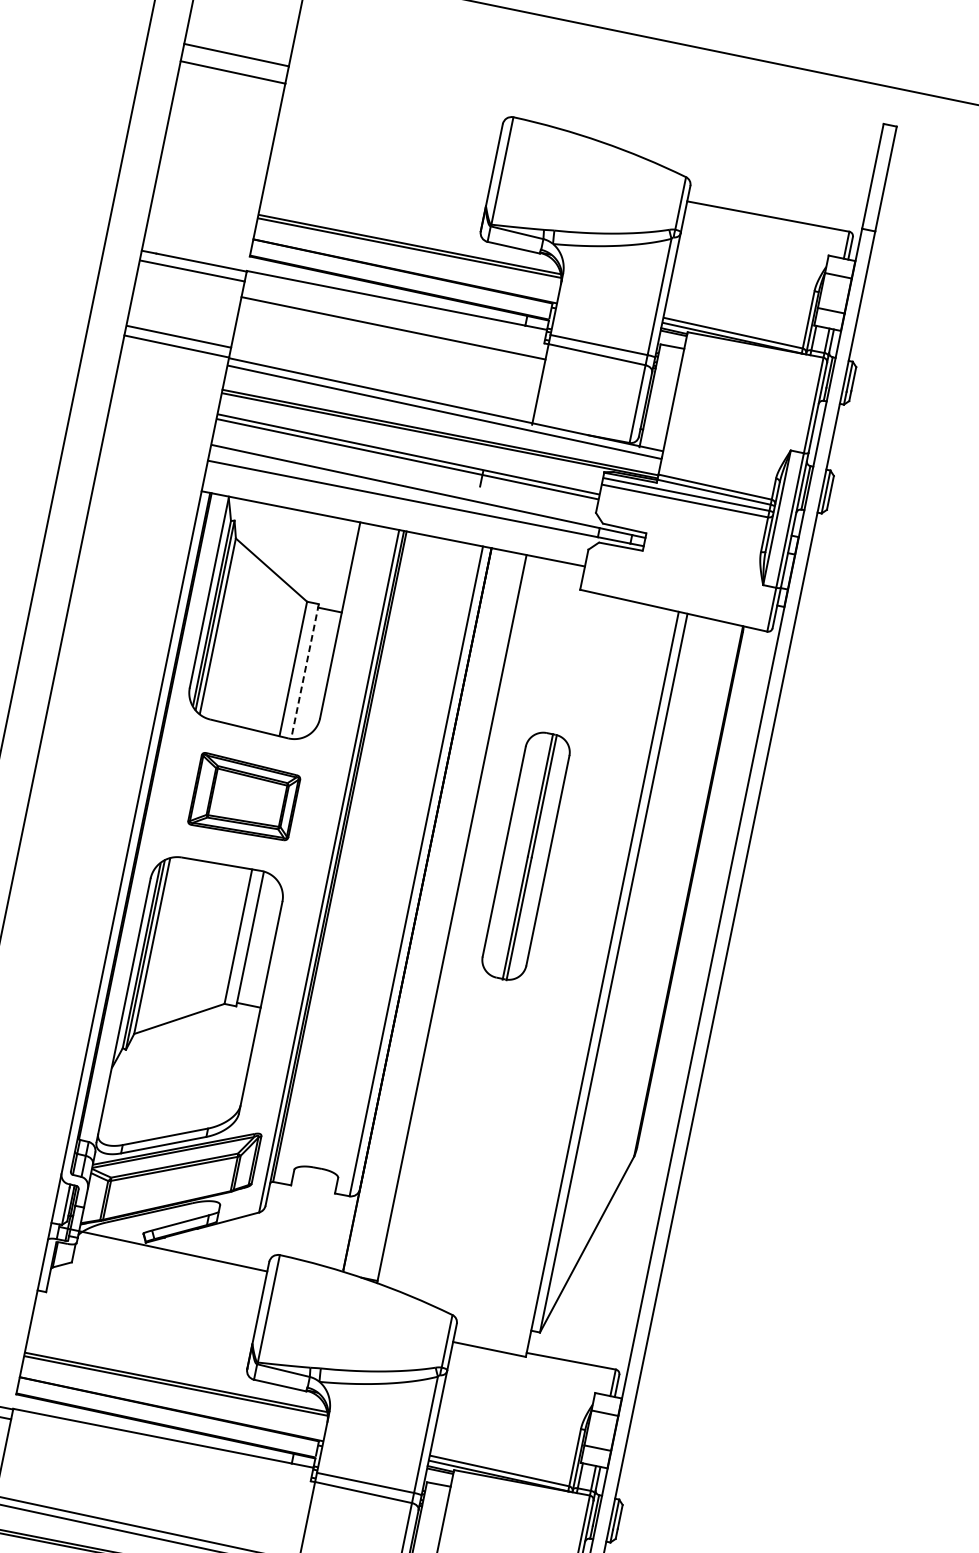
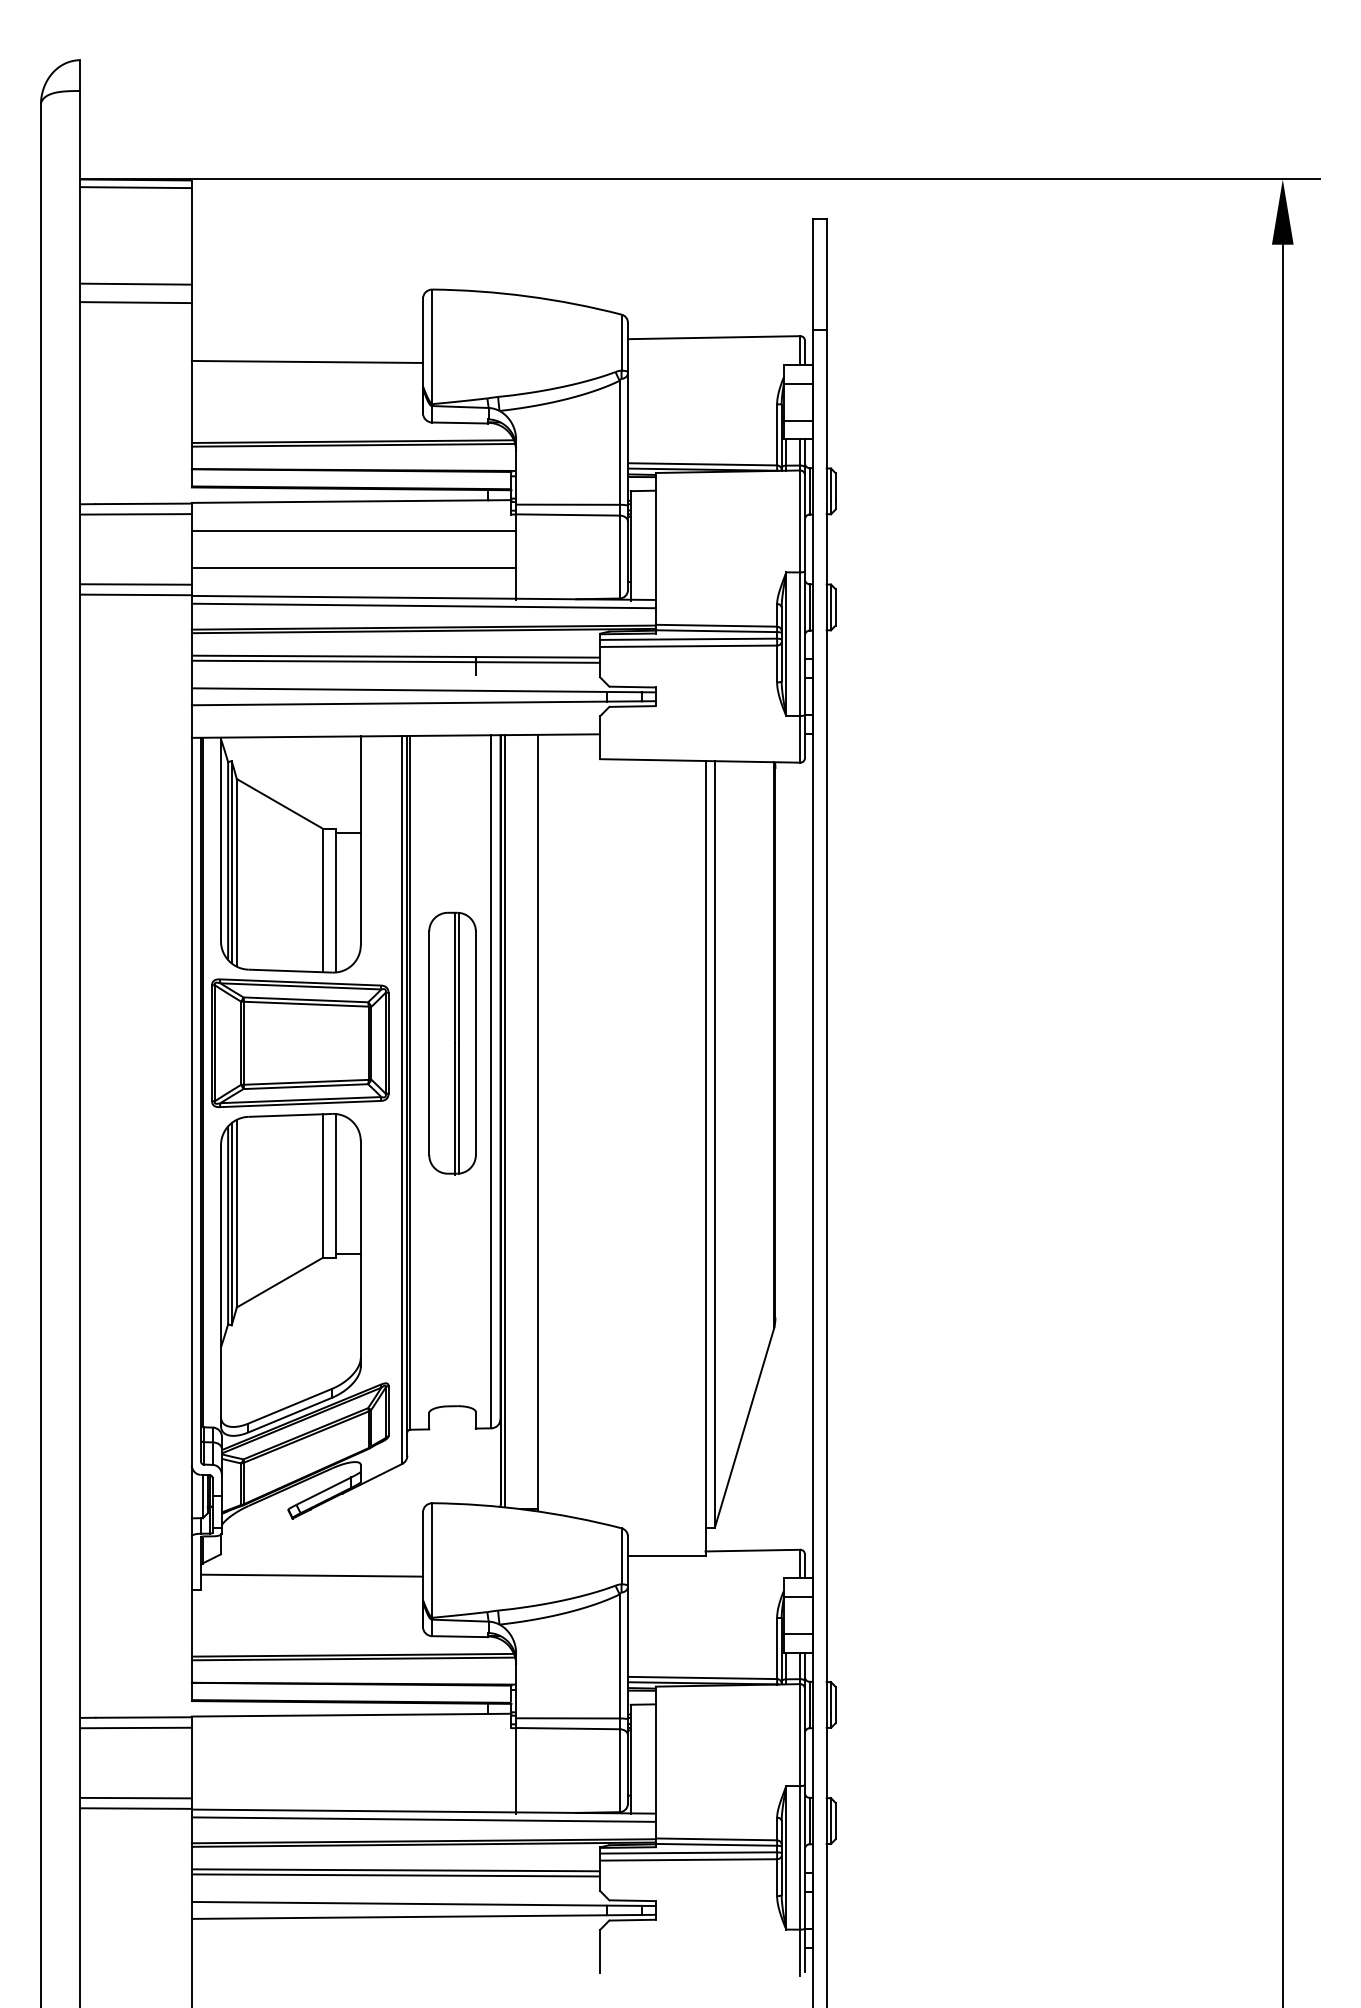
line: (381, 160) -> (306, 361), added
line: (385, 363) -> (353, 568), added
line: (305, 671) -> (335, 900), dashed -> solid
part: (244, 797) -> (300, 1042), size x1.67
part: (525, 856) -> (452, 1043), moved
line: (421, 911) -> (505, 1121), added
line: (163, 1248) -> (311, 1575), moved

